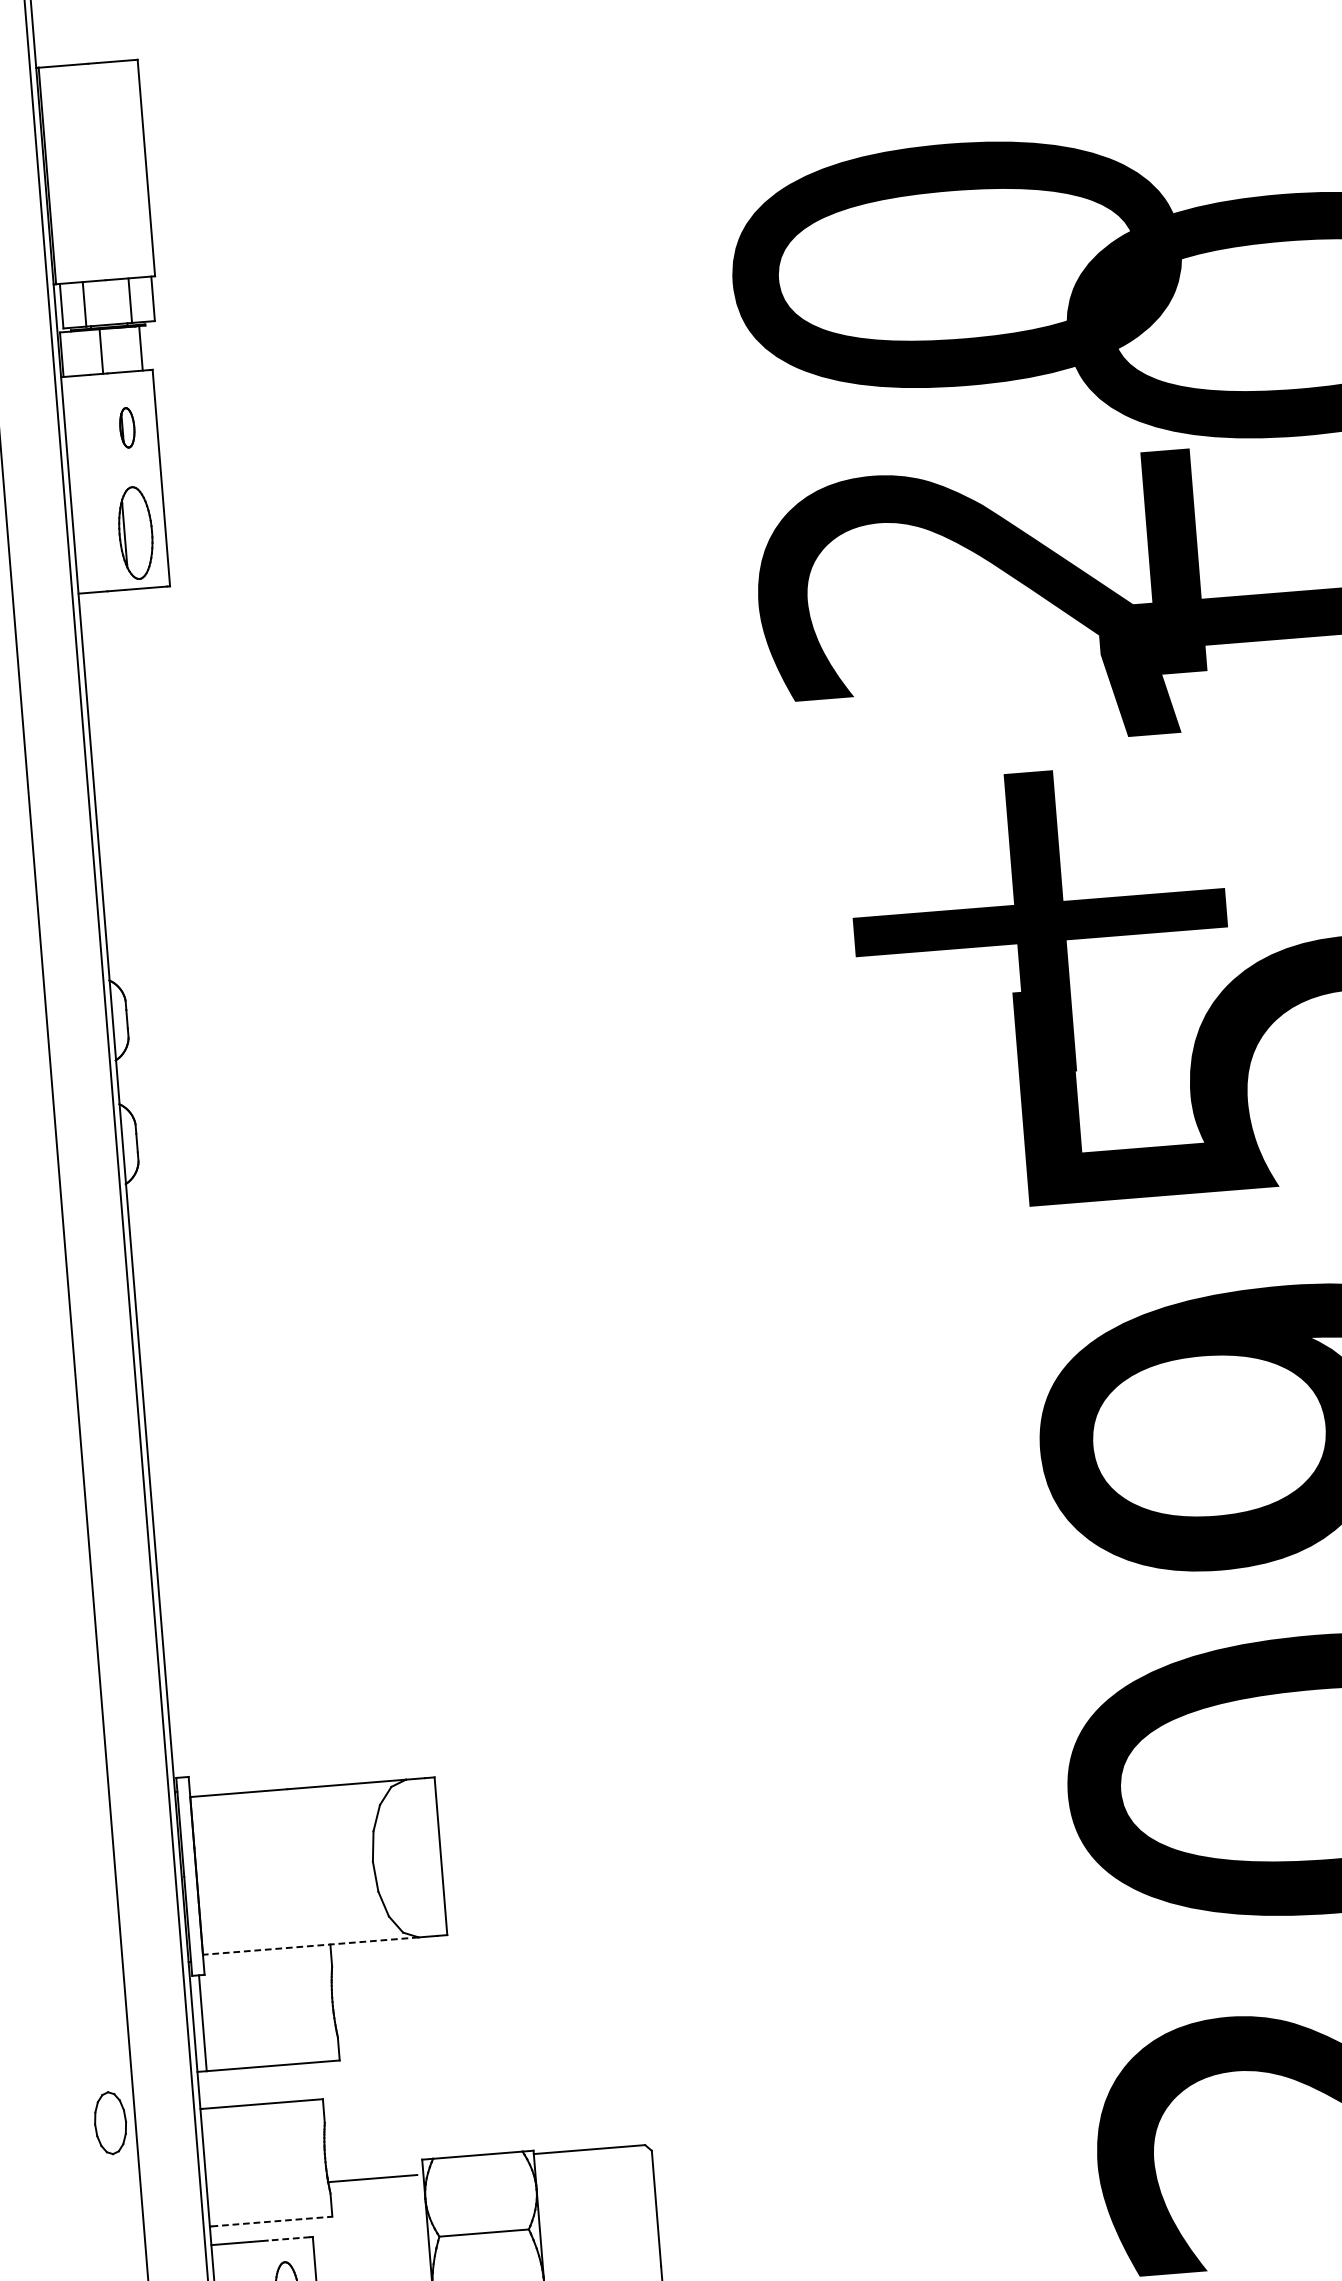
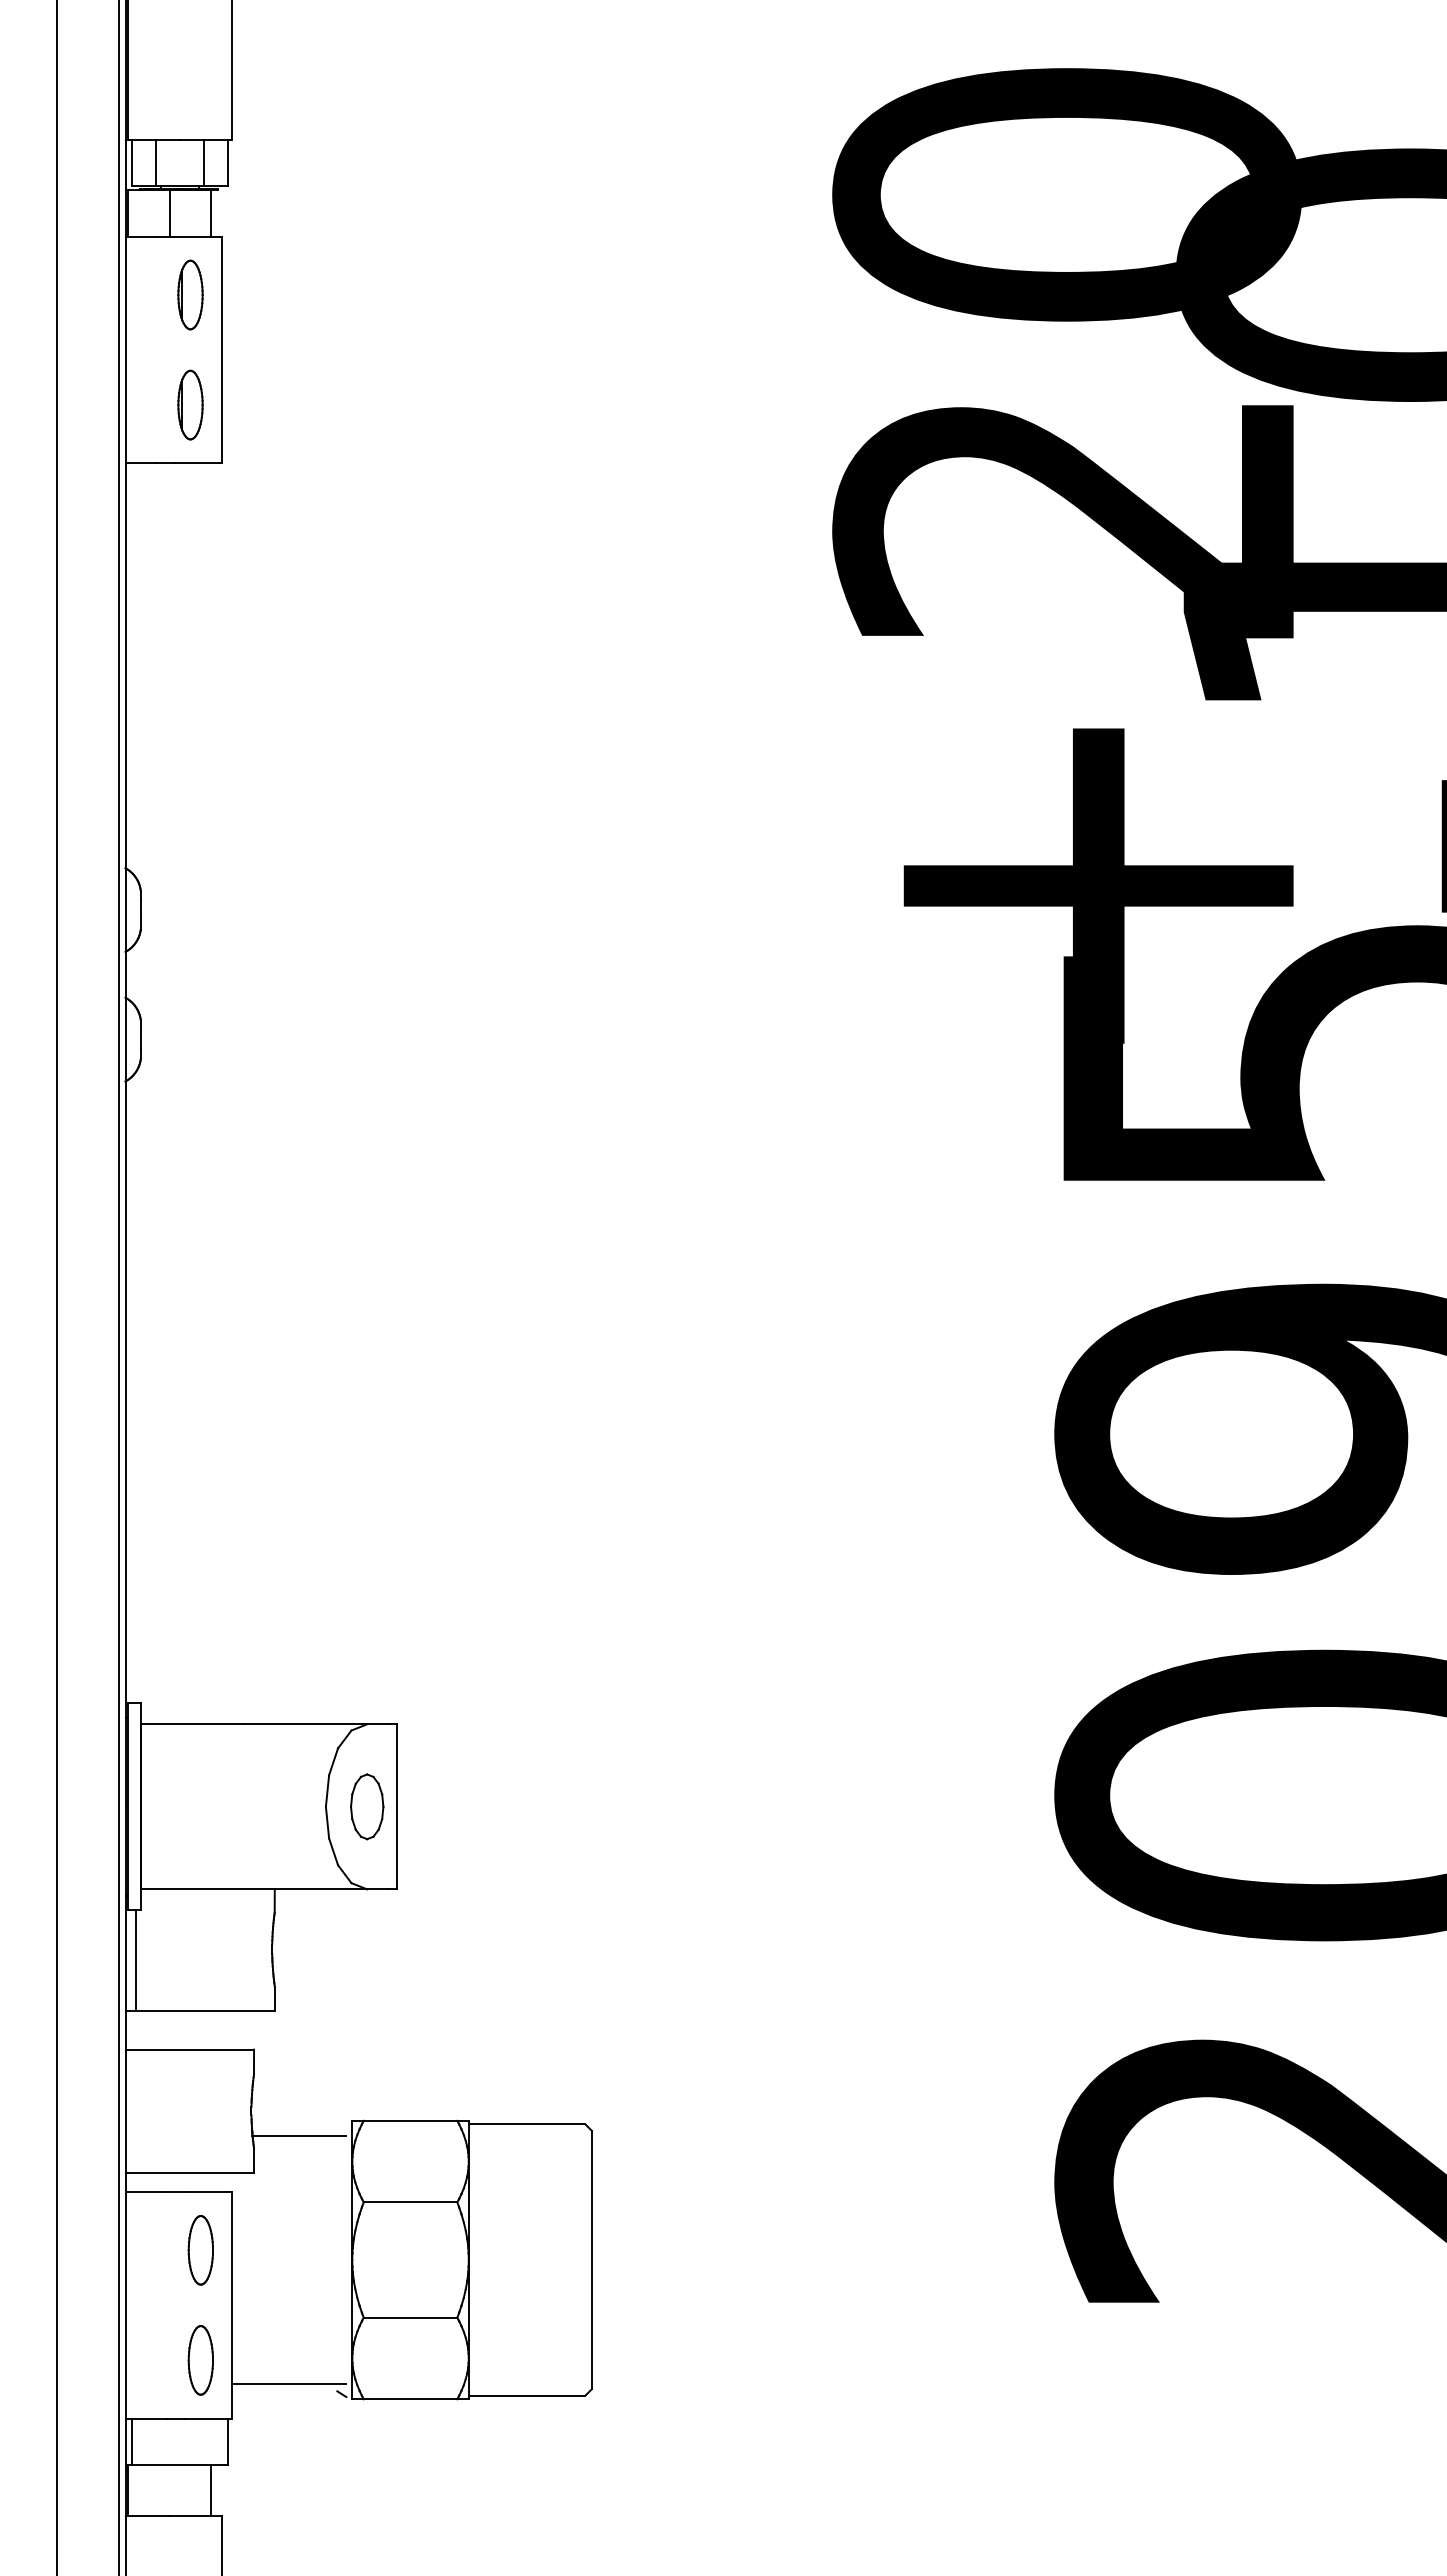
part: (127, 427) -> (190, 294), size x1.67
part: (135, 532) -> (190, 404), size x0.71
line: (311, 1946) -> (254, 1889), dashed -> solid
part: (110, 2122) -> (367, 1806), moved
line: (272, 2221) -> (191, 2172), dashed -> solid
line: (288, 2239) -> (206, 2192), dashed -> solid

